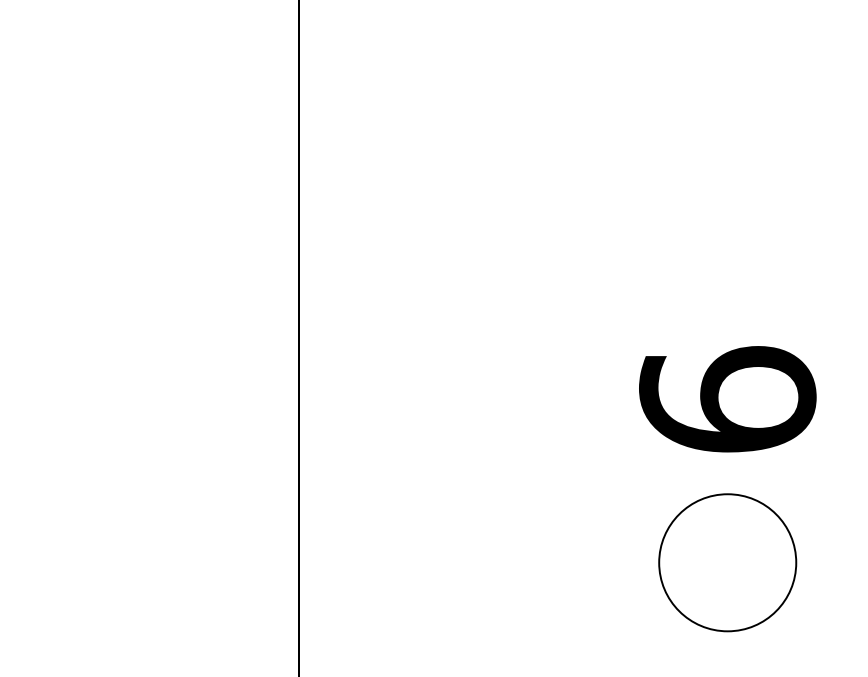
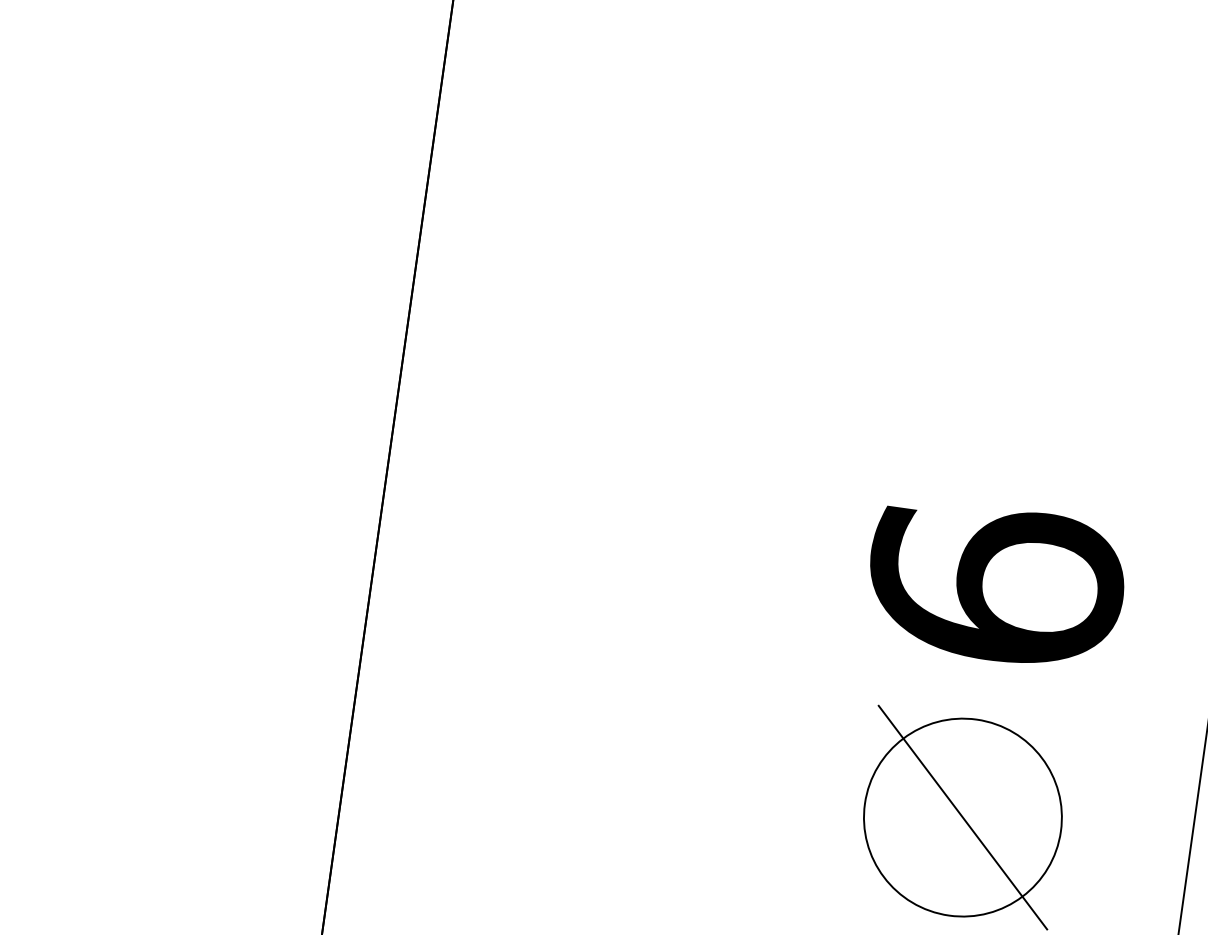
line: (727, 562) -> (962, 817), added

